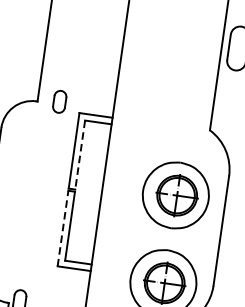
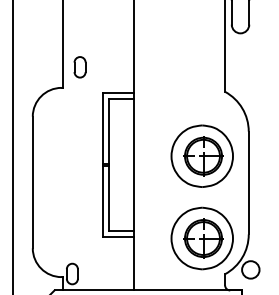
part: (59, 101) -> (79, 67), moved
line: (79, 155) -> (108, 132), dashed -> solid
line: (62, 228) -> (102, 201), dashed -> solid

